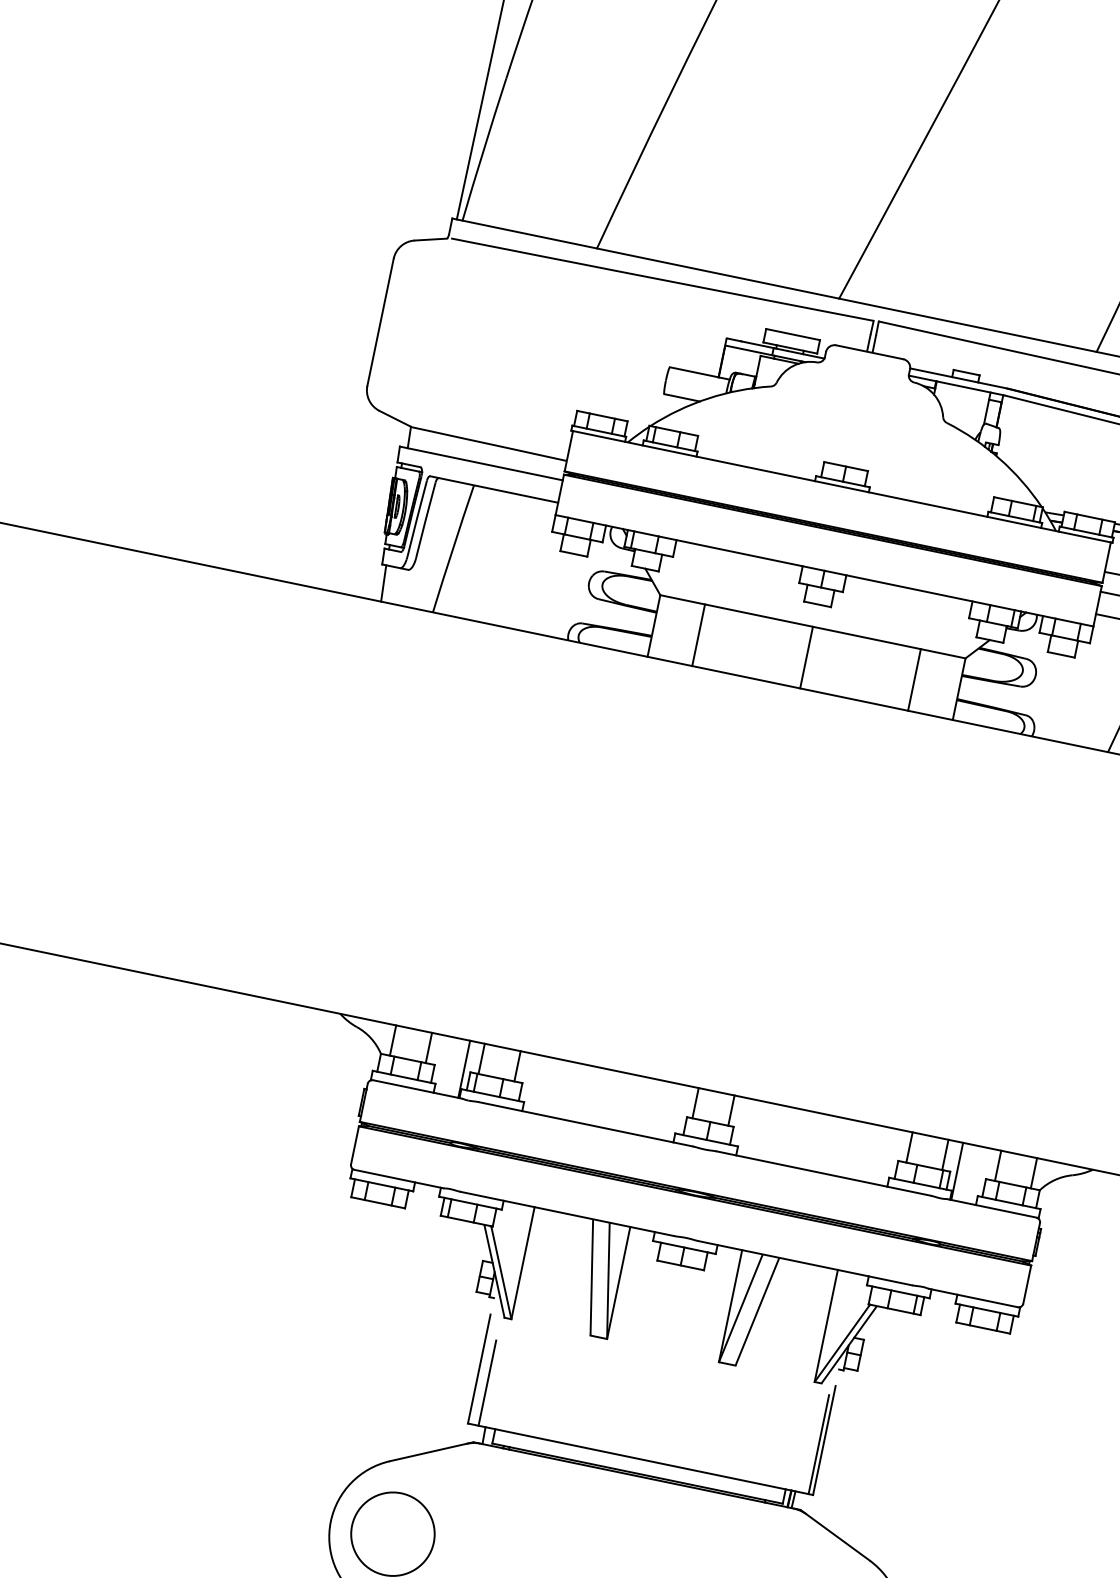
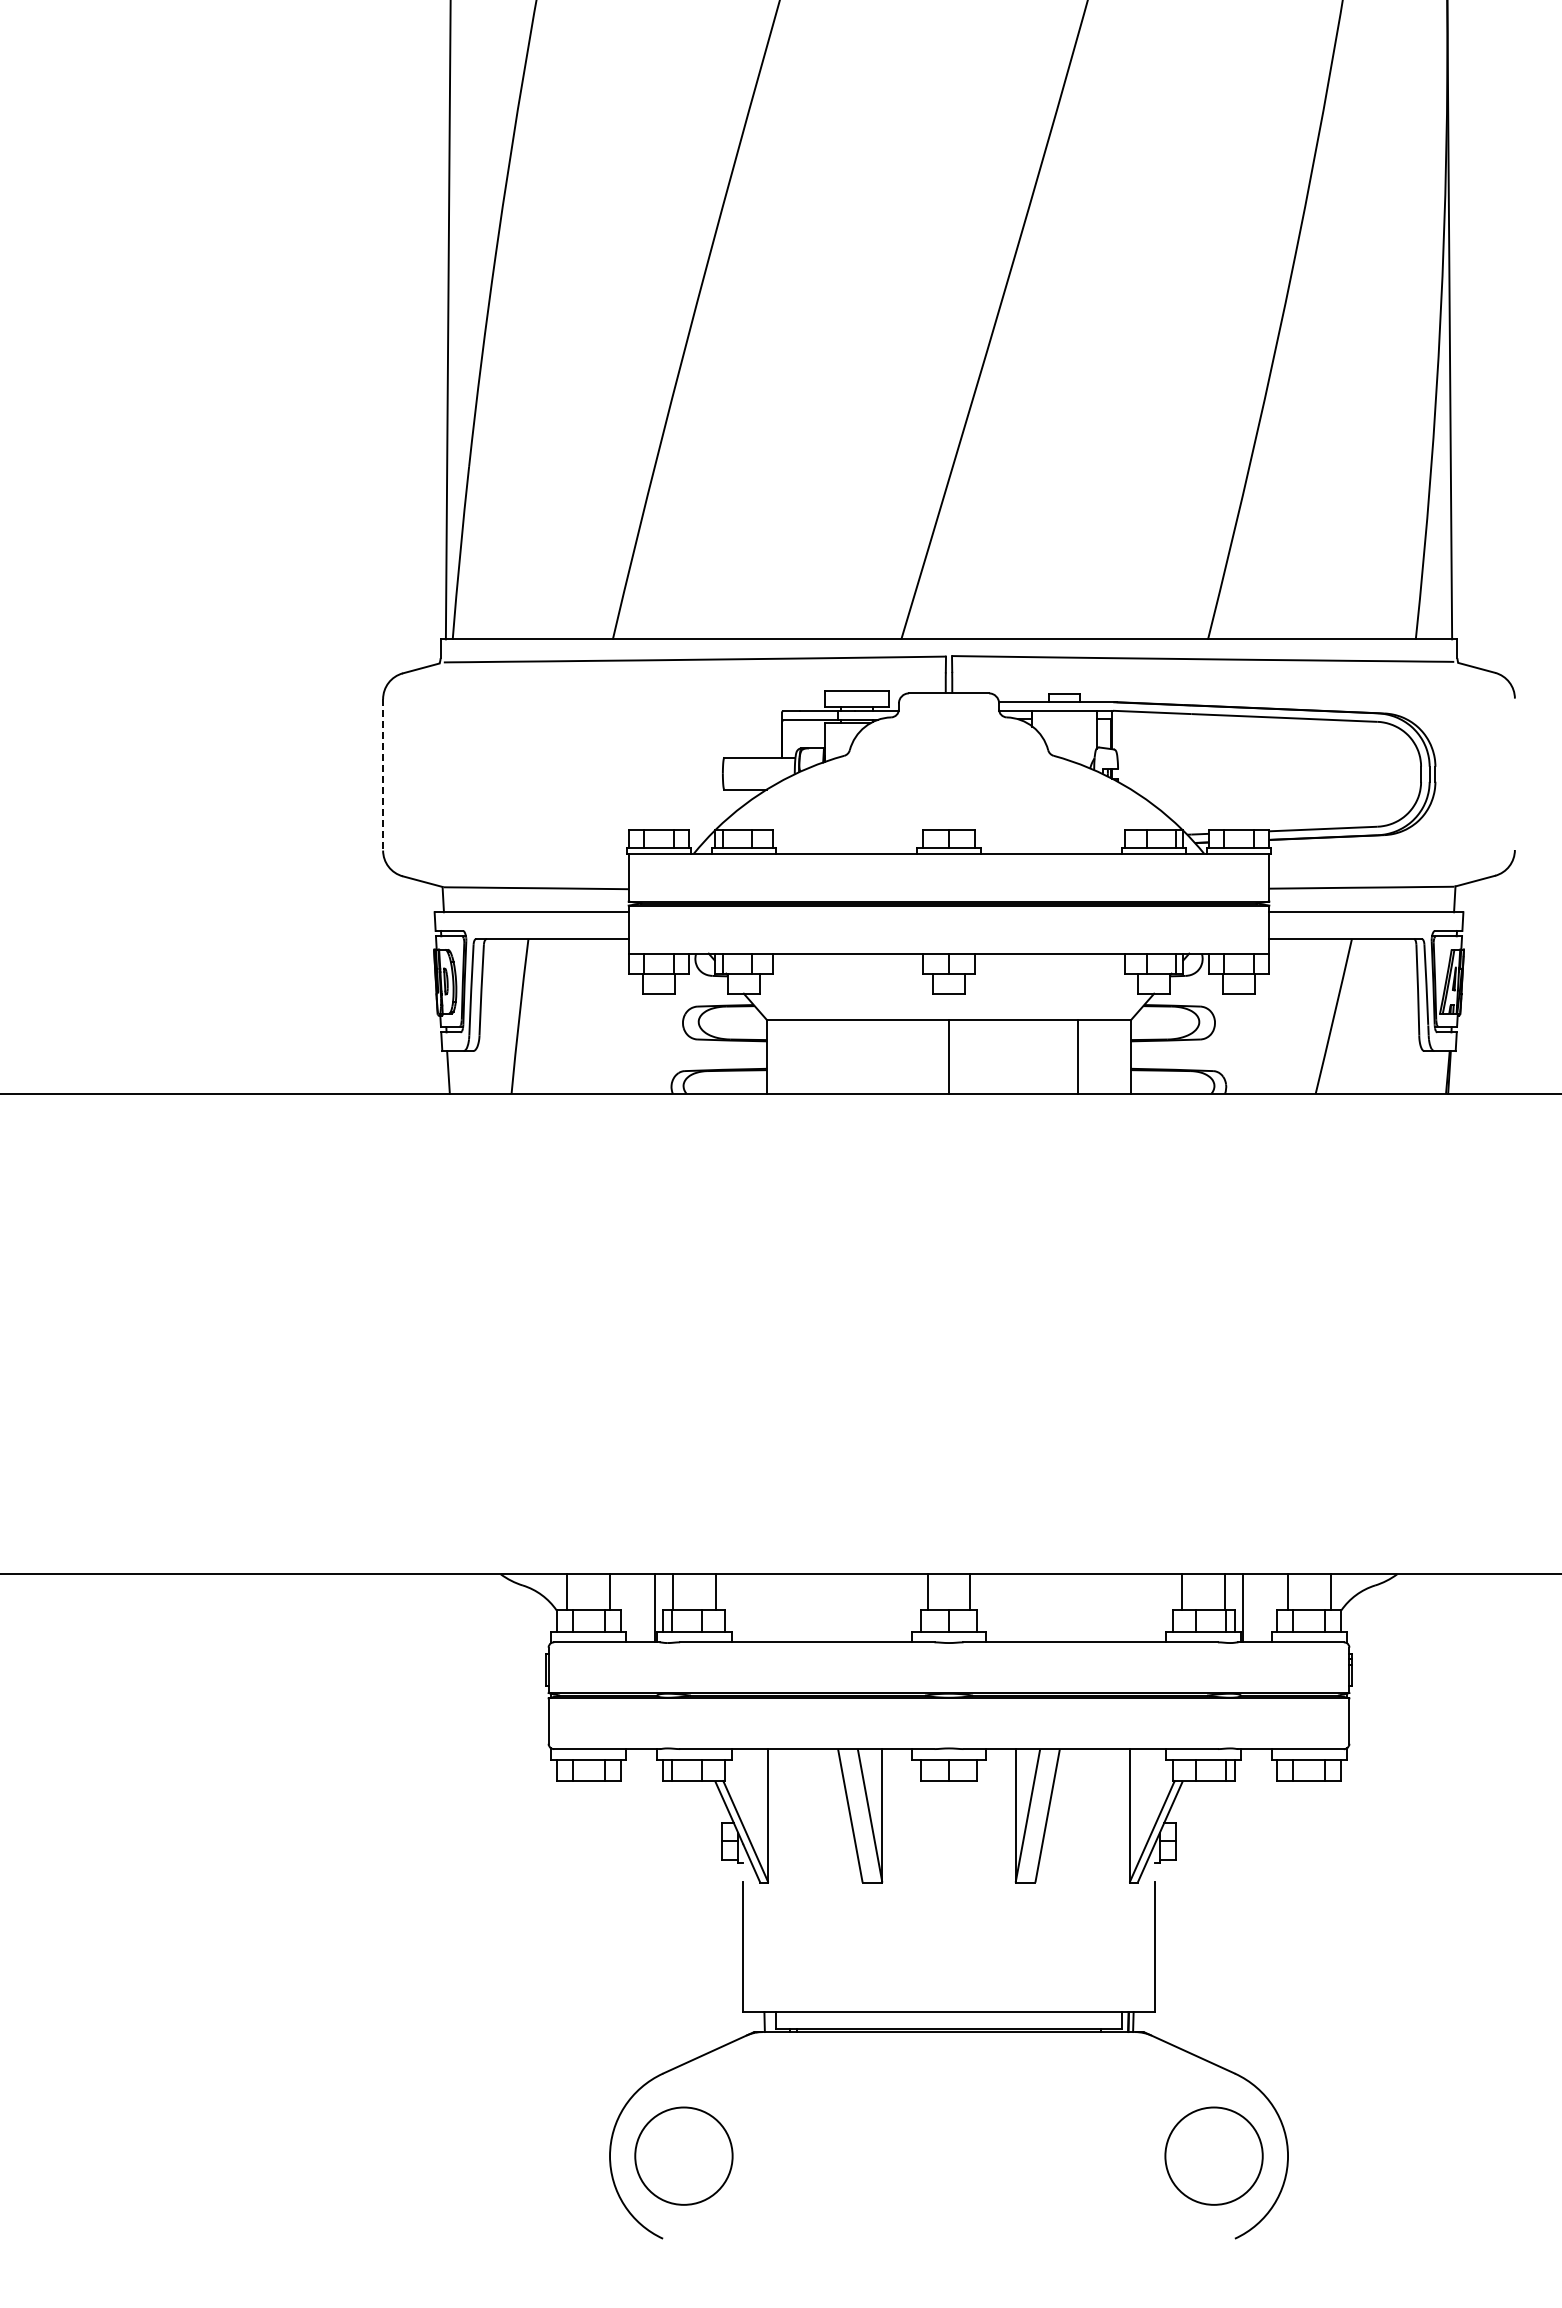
line: (380, 322) -> (383, 774), solid -> dashed
line: (698, 634) -> (820, 1056), removed
line: (487, 1383) -> (756, 1961), removed
line: (819, 1444) -> (1149, 1953), removed

